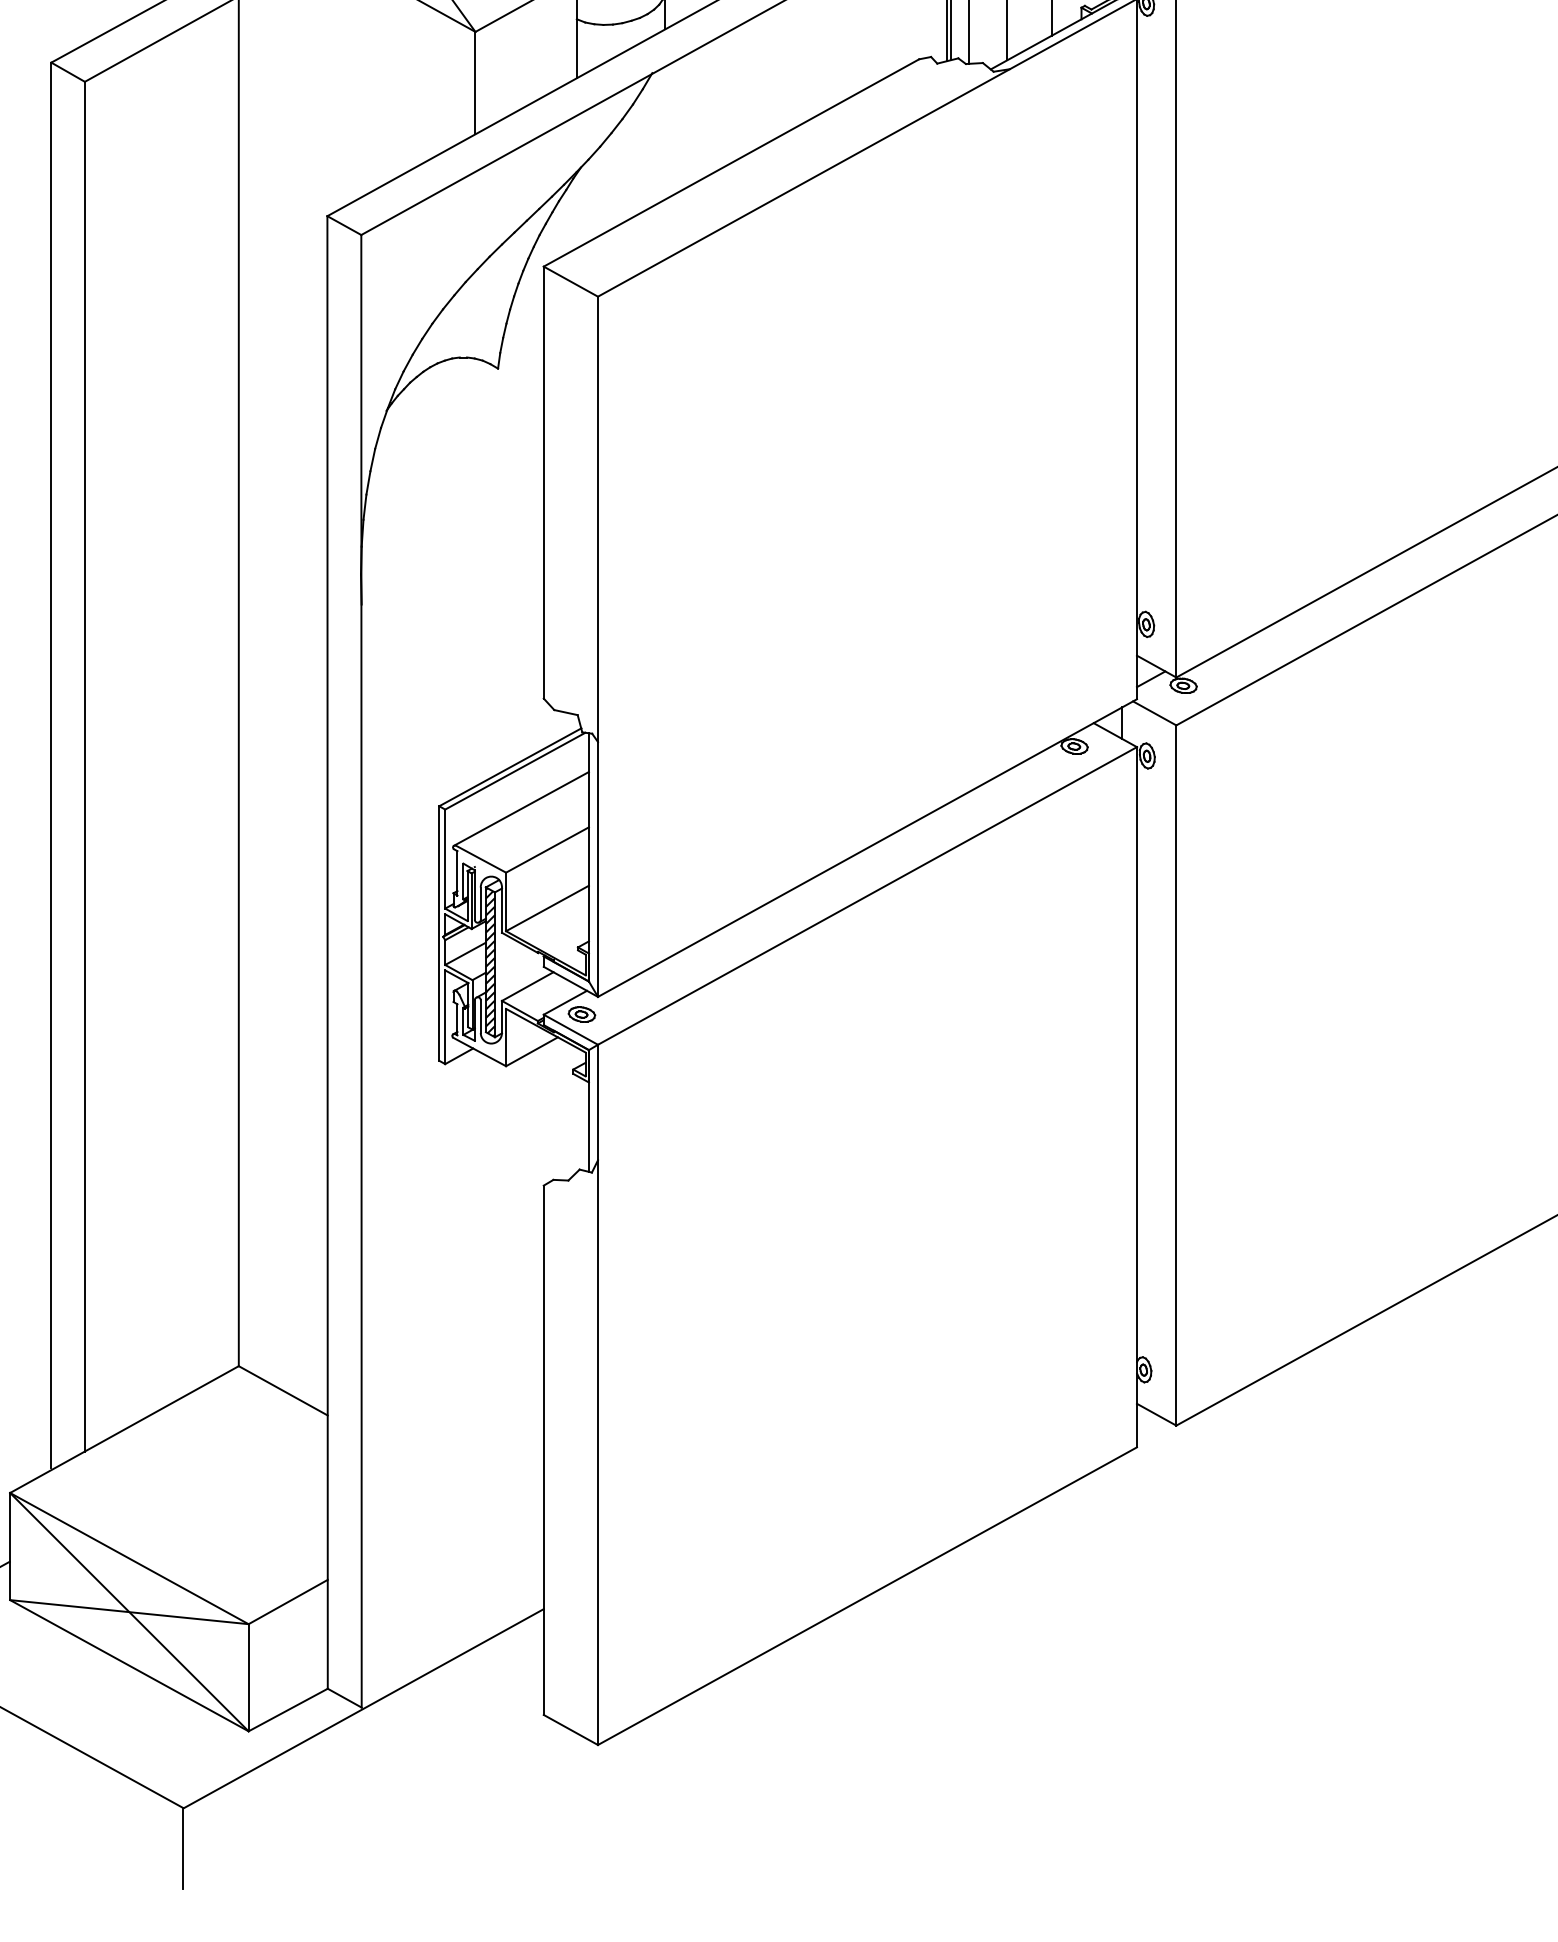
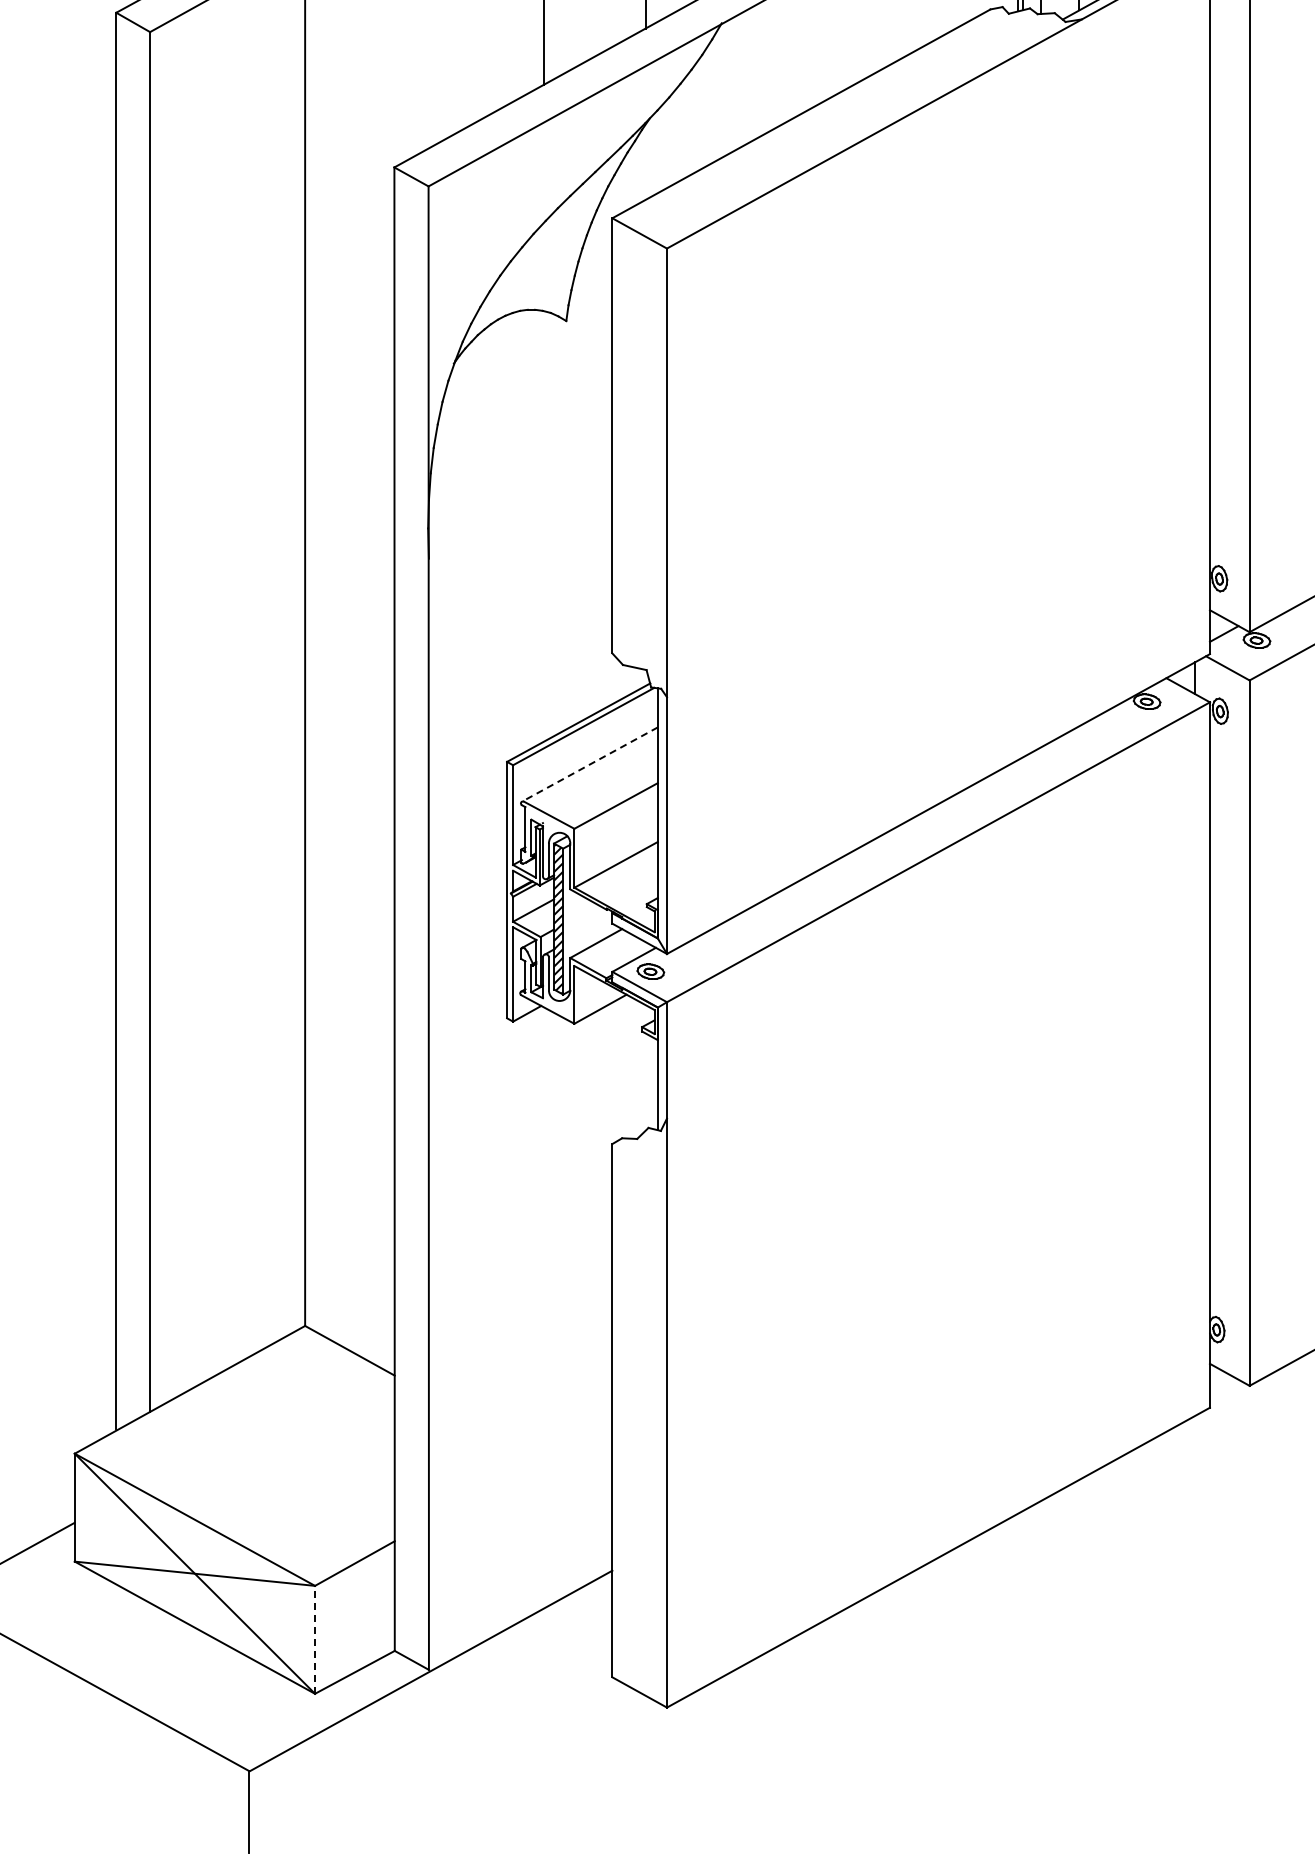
line: (521, 808) -> (589, 764), solid -> dashed
line: (248, 1677) -> (314, 1639), solid -> dashed

